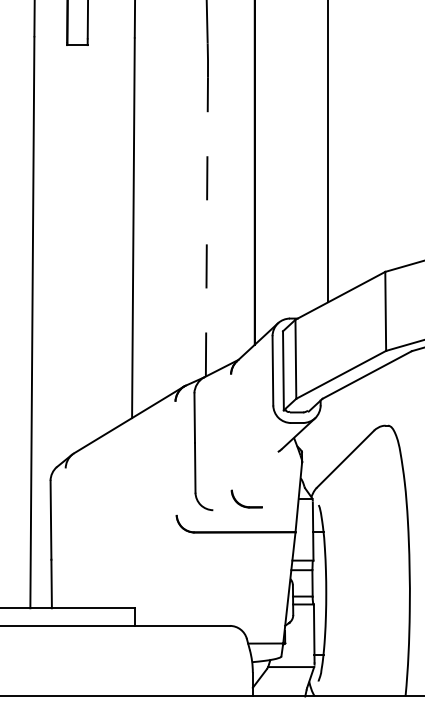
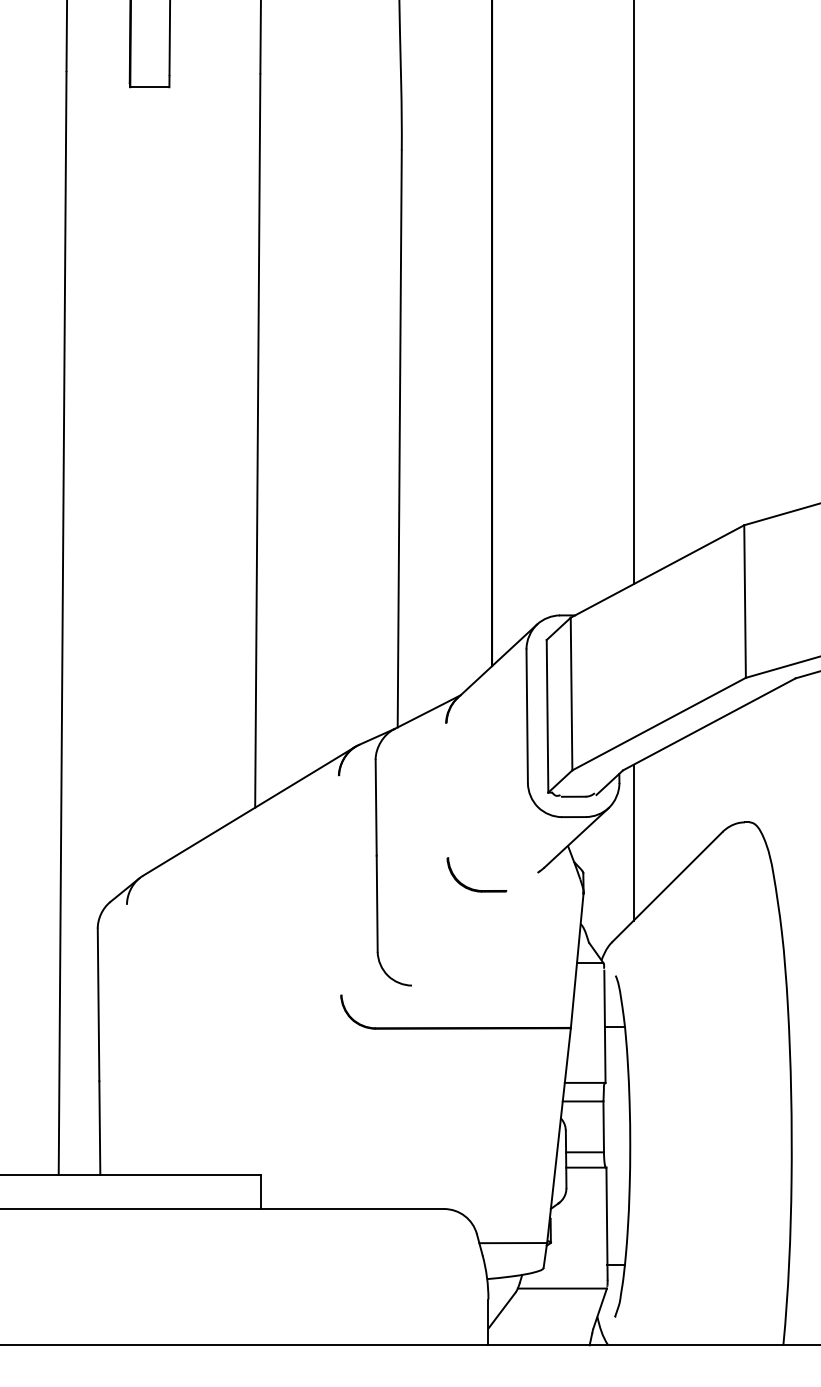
line: (206, 226) -> (398, 437), dashed -> solid
line: (328, 435) -> (634, 841), added
part: (245, 505) -> (474, 887), moved

